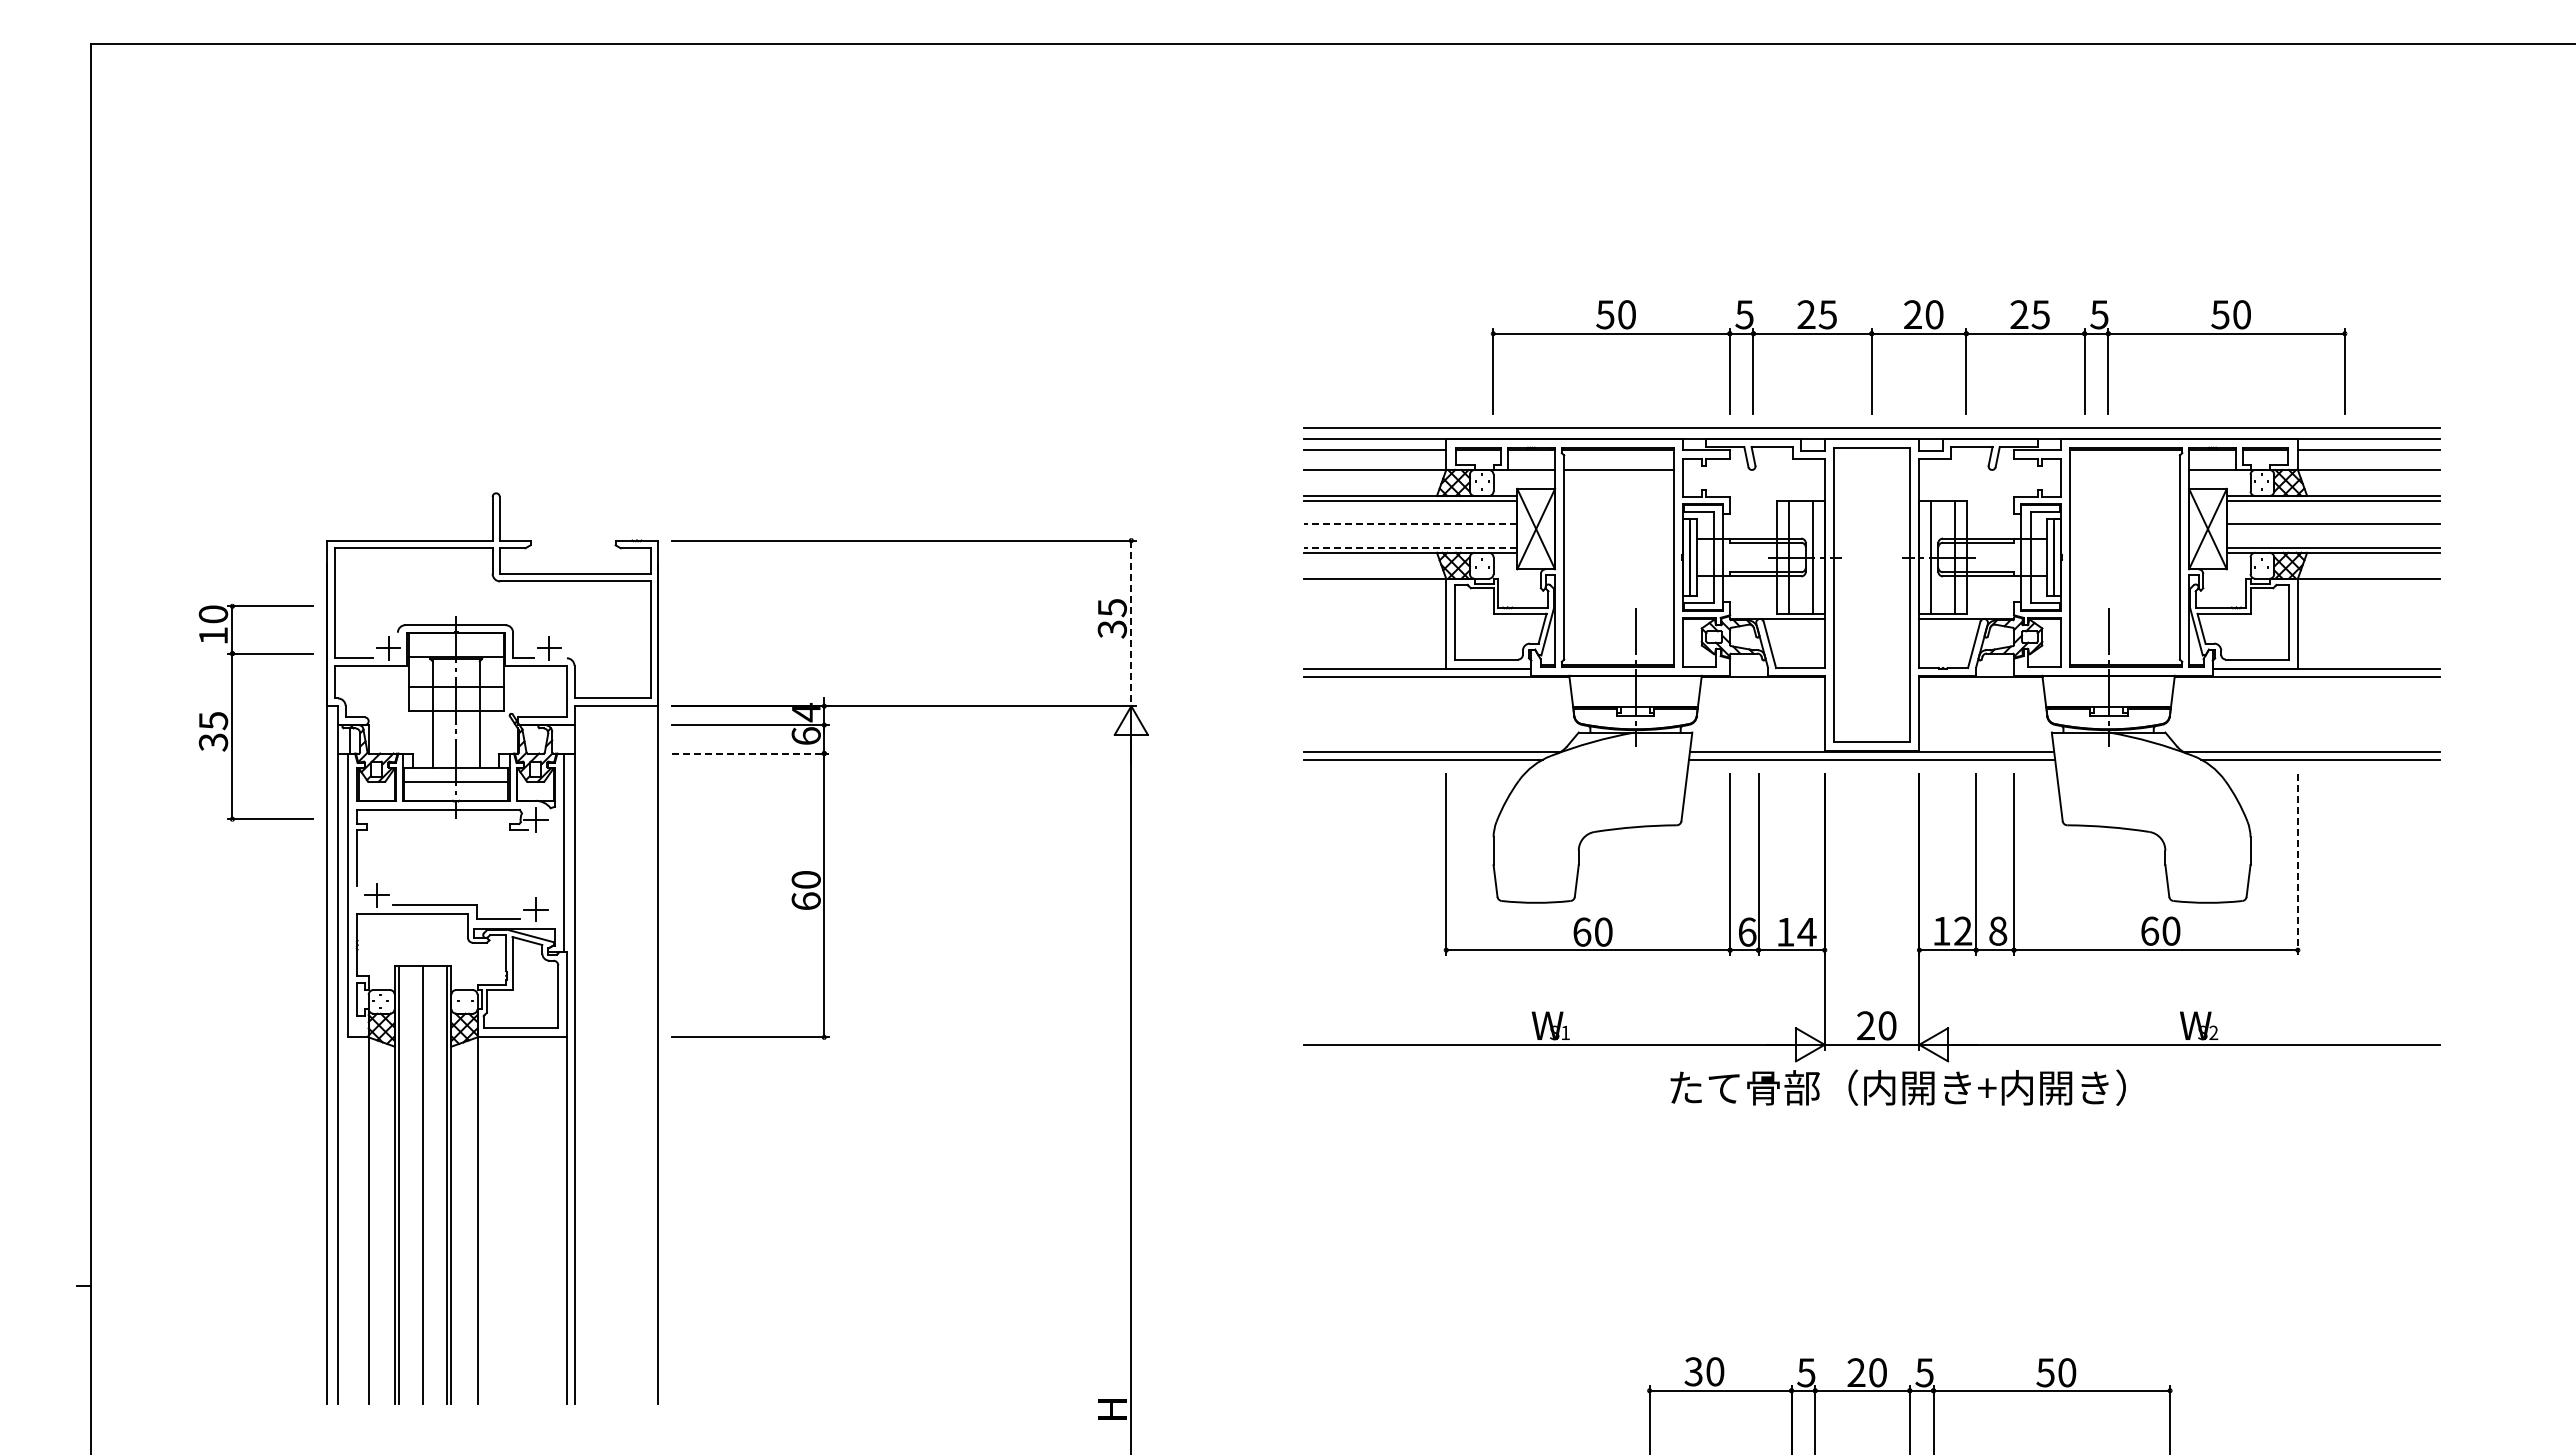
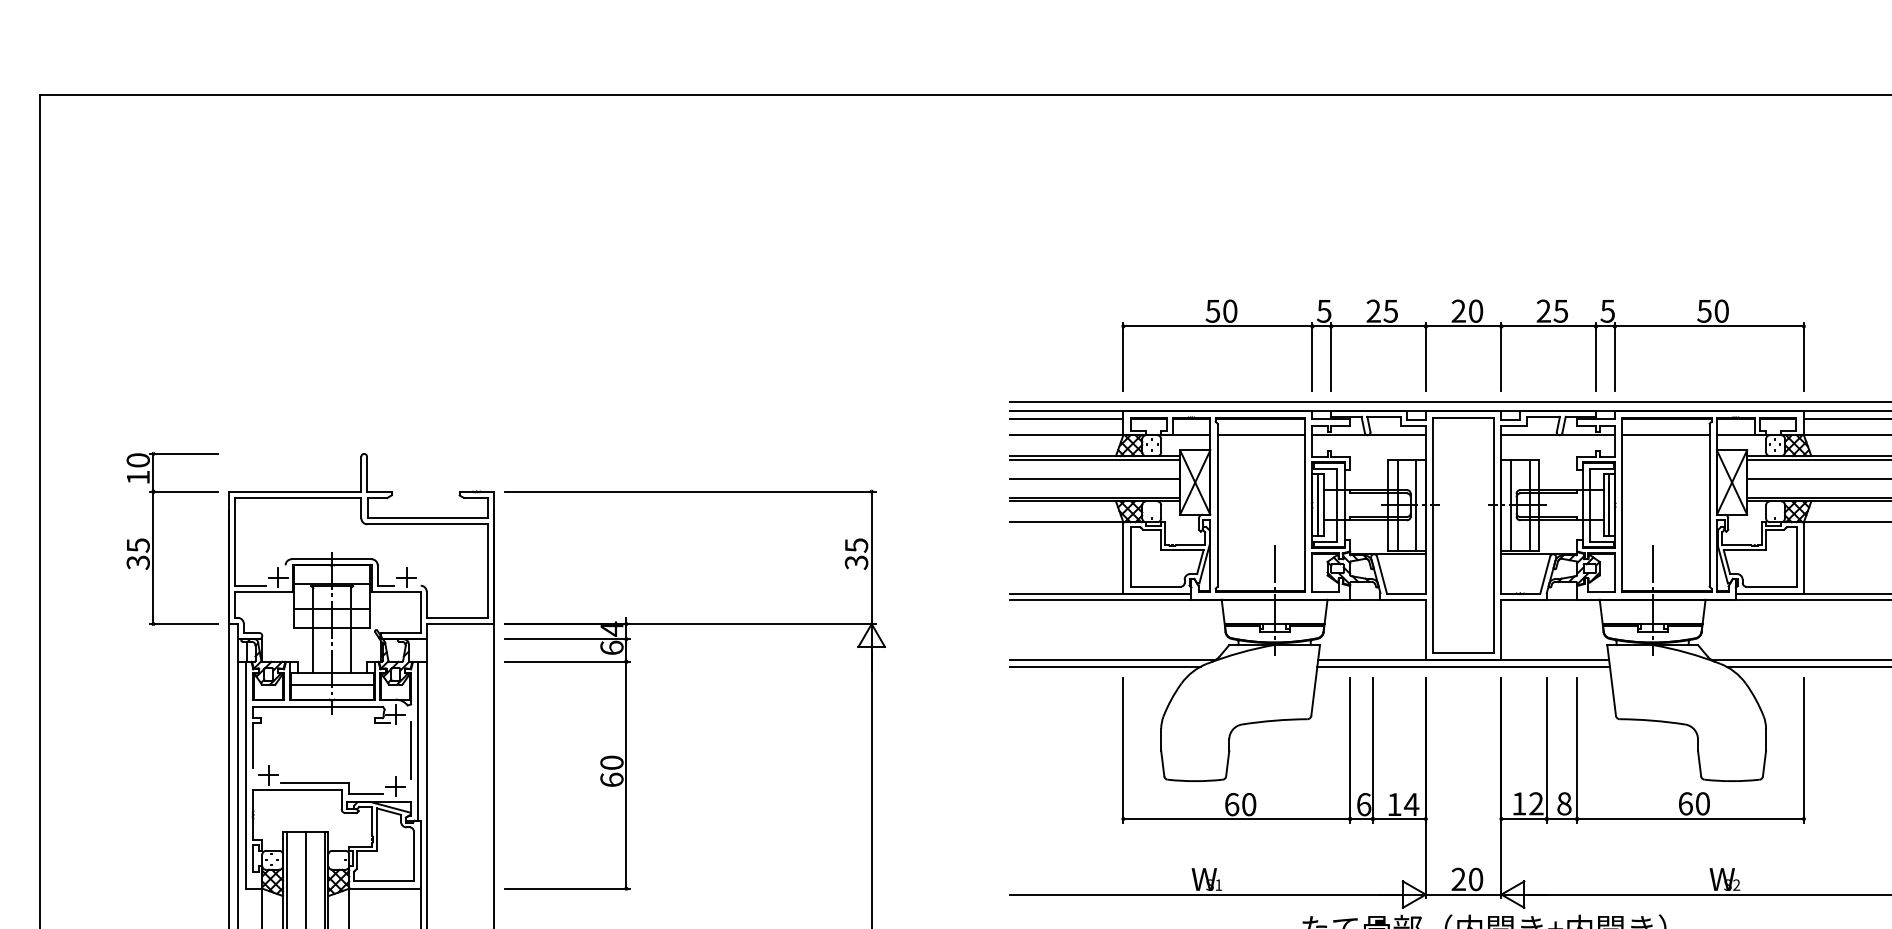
part: (1918, 334) -> (1463, 327), moved
line: (1753, 469) -> (1368, 434), added
line: (1990, 469) -> (1558, 434), added
line: (2124, 469) -> (1665, 434), added
line: (1410, 524) -> (1094, 478), dashed -> solid
line: (1410, 548) -> (1094, 498), dashed -> solid
line: (1131, 623) -> (871, 557), dashed -> solid
part: (232, 712) -> (153, 538), moved
line: (751, 753) -> (568, 661), dashed -> solid
line: (554, 864) -> (410, 750), added
line: (2297, 864) -> (1803, 750), dashed -> solid

